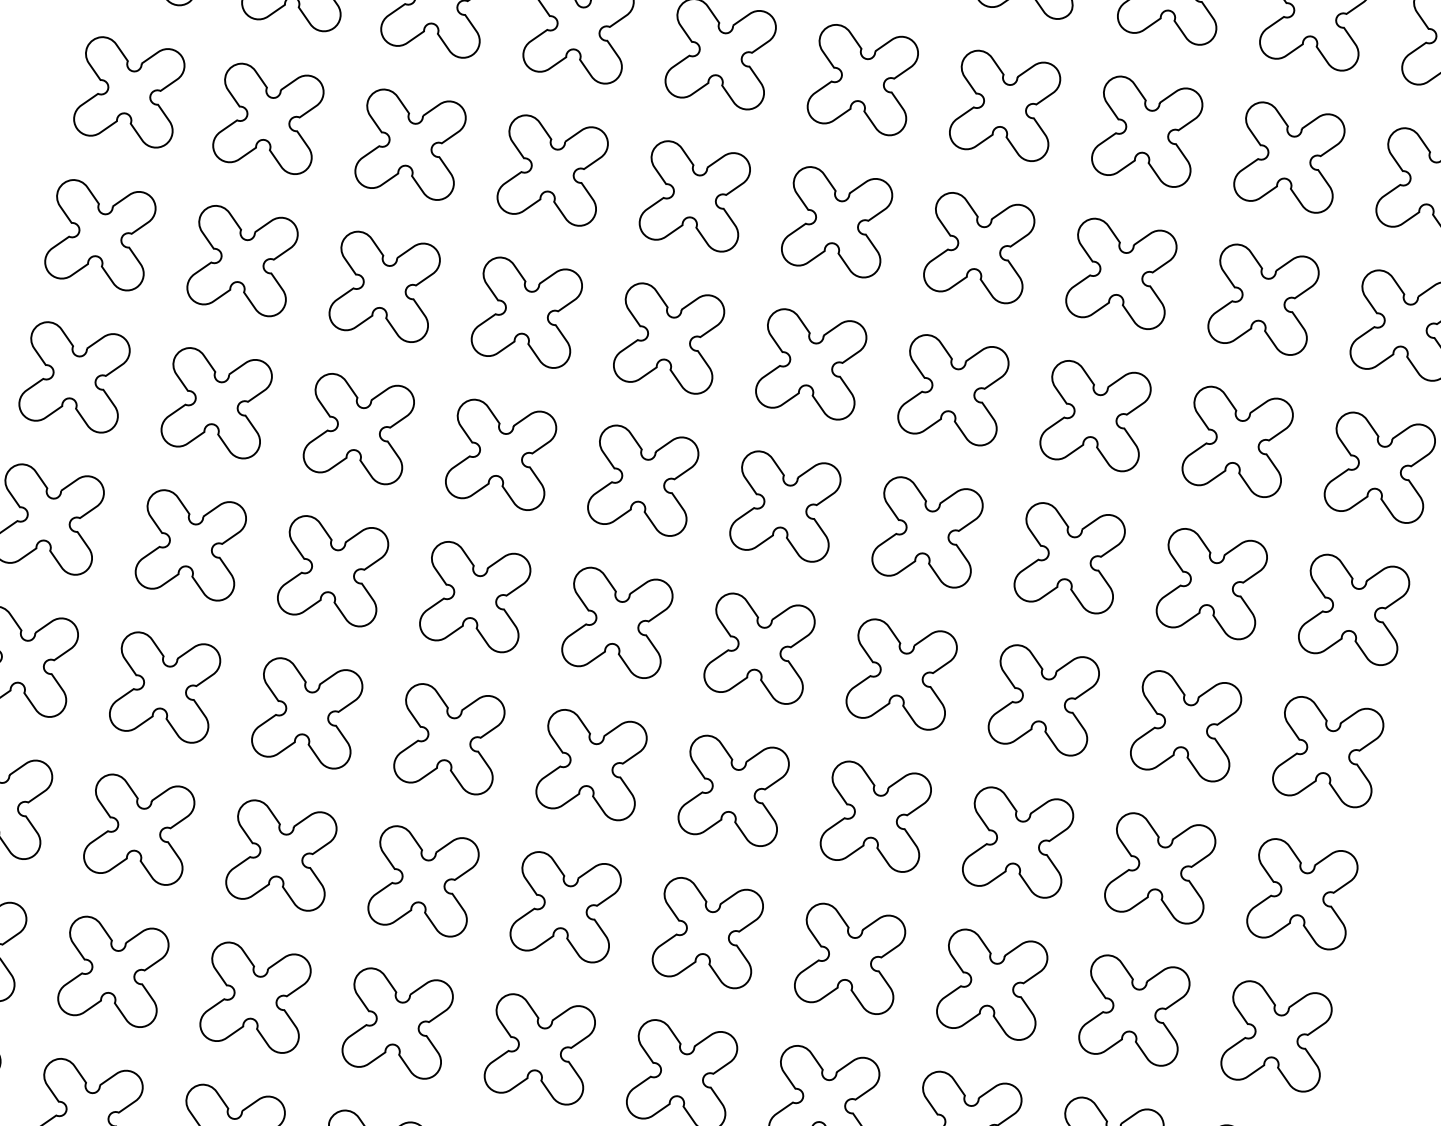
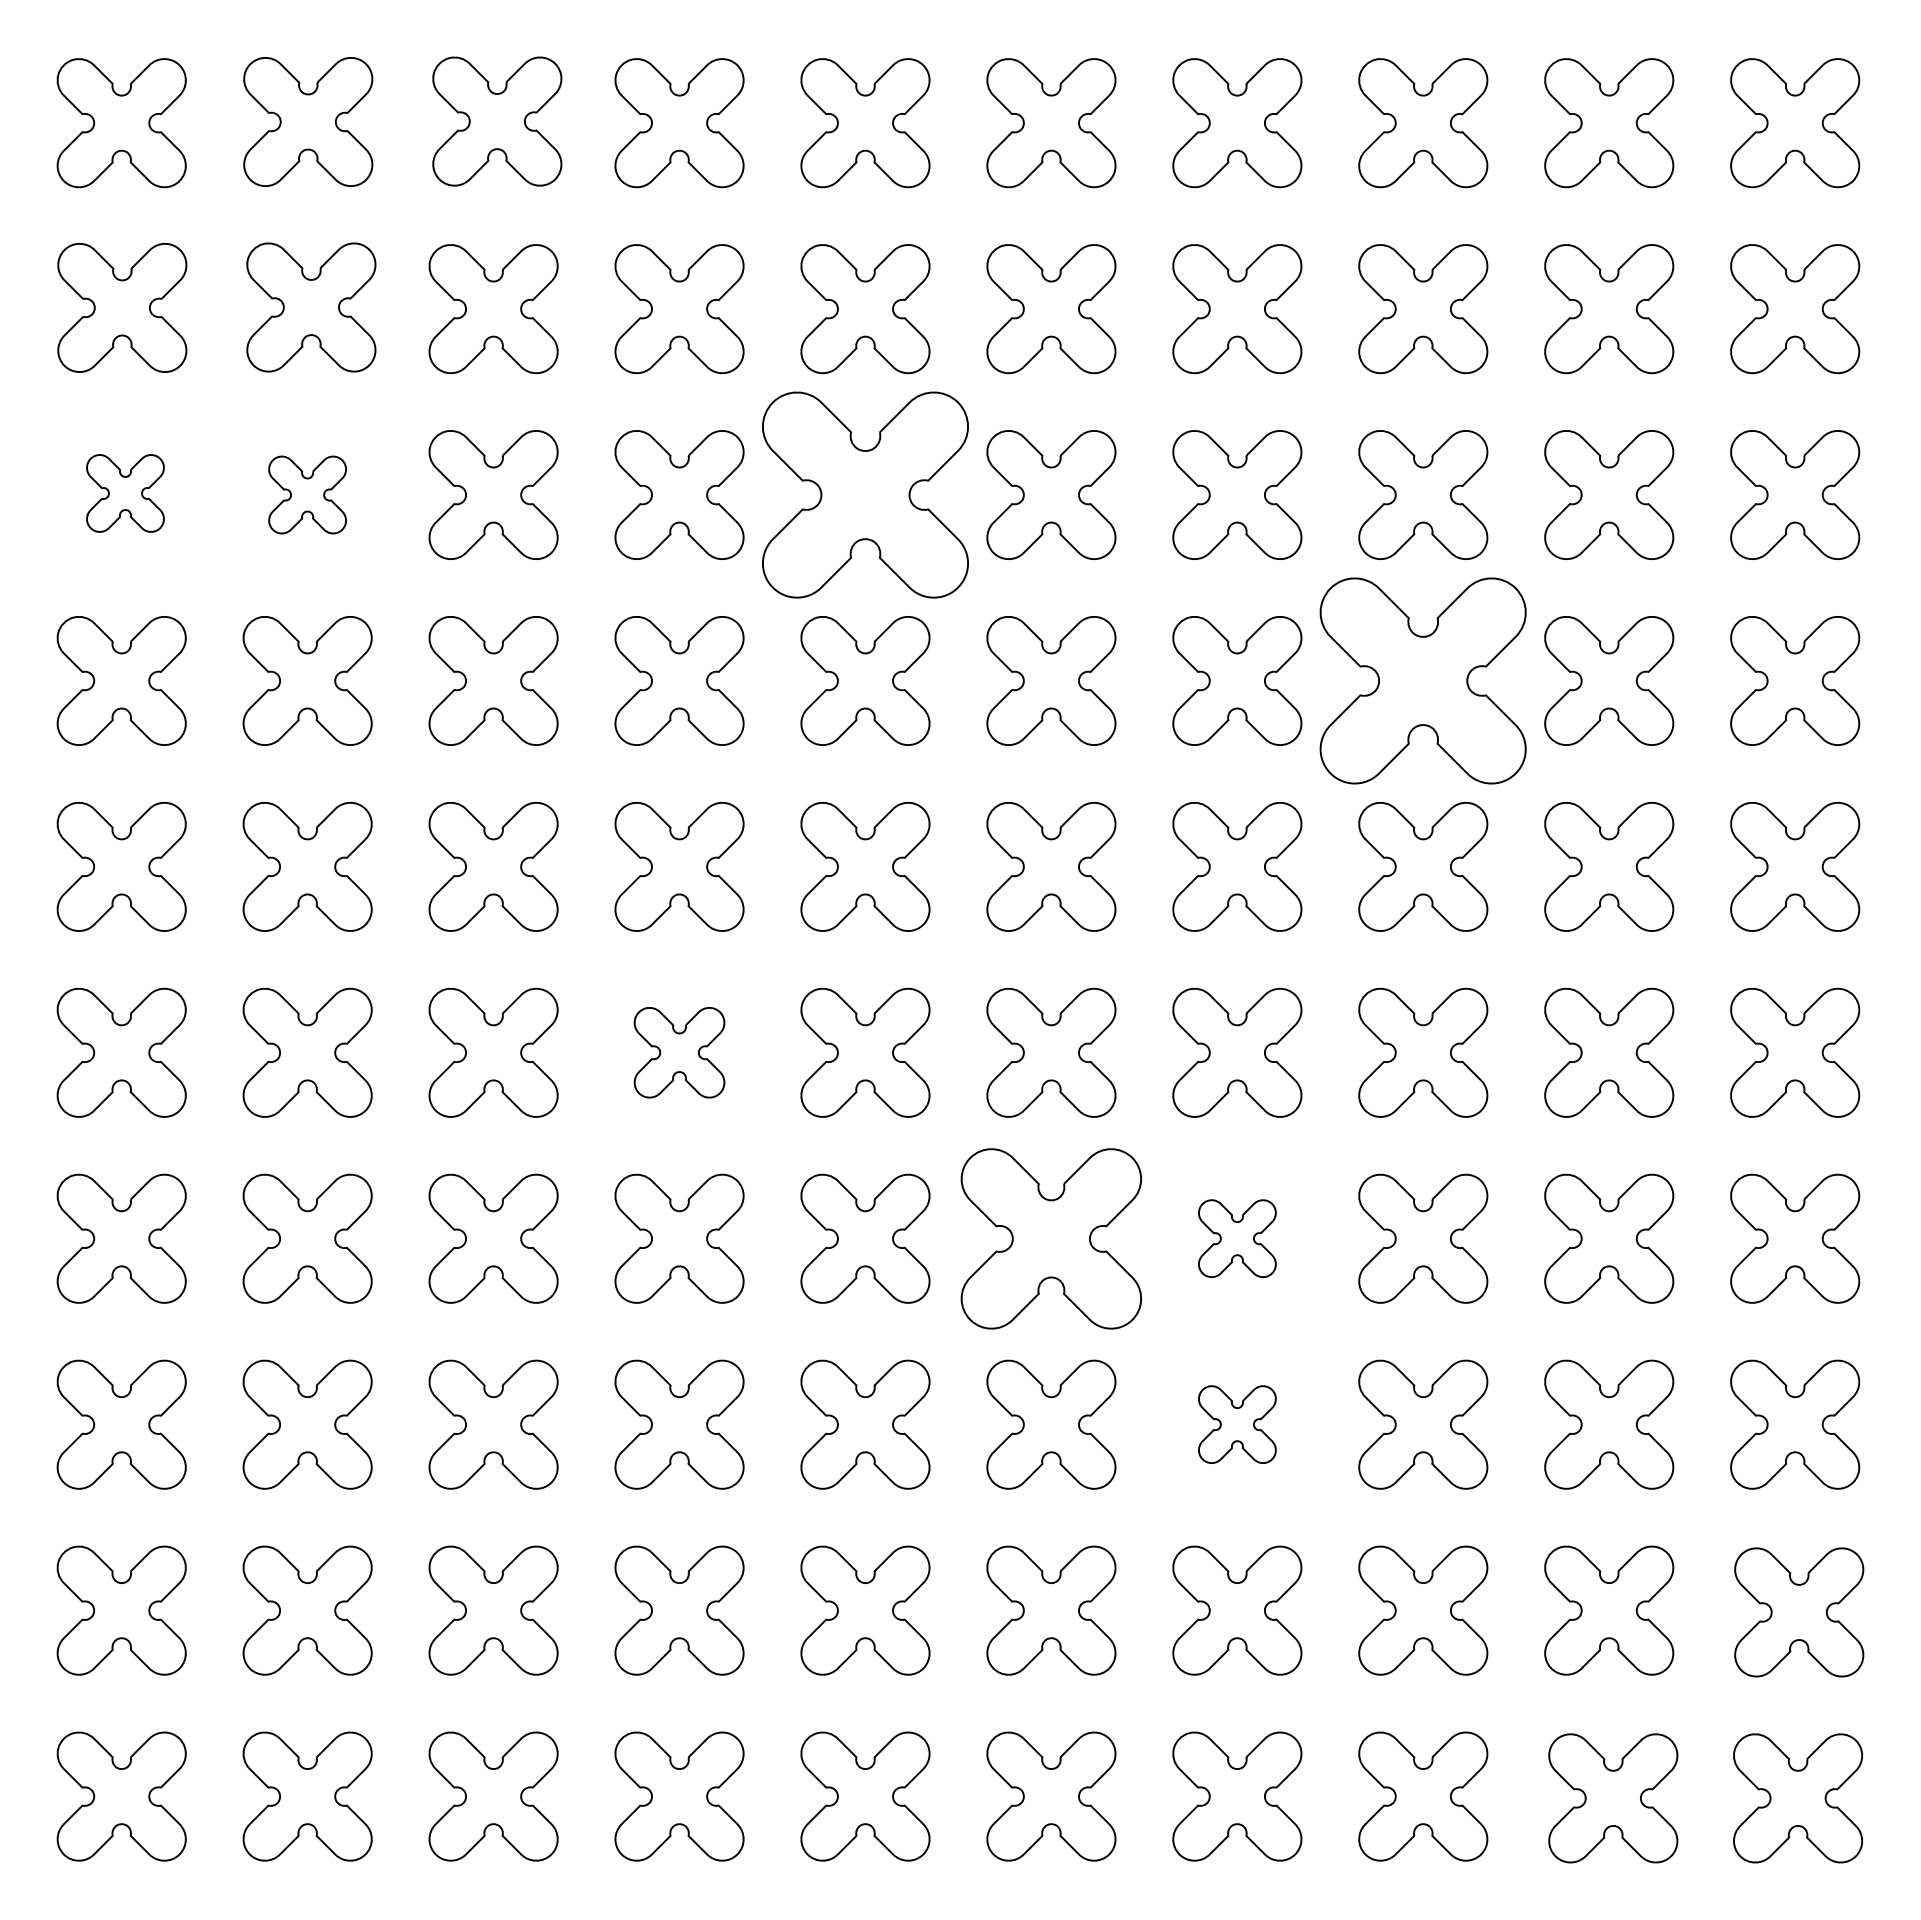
part: (129, 92) -> (125, 493), size x0.6
part: (268, 118) -> (307, 494), size x0.6
part: (694, 196) -> (865, 494), size x1.6
part: (1095, 415) -> (1423, 680), size x1.6
part: (475, 596) -> (679, 1052), size x0.7
part: (733, 790) -> (1051, 1238), size x1.4
part: (876, 816) -> (1237, 1238), size x0.6
part: (850, 958) -> (1237, 1424), size x0.6

